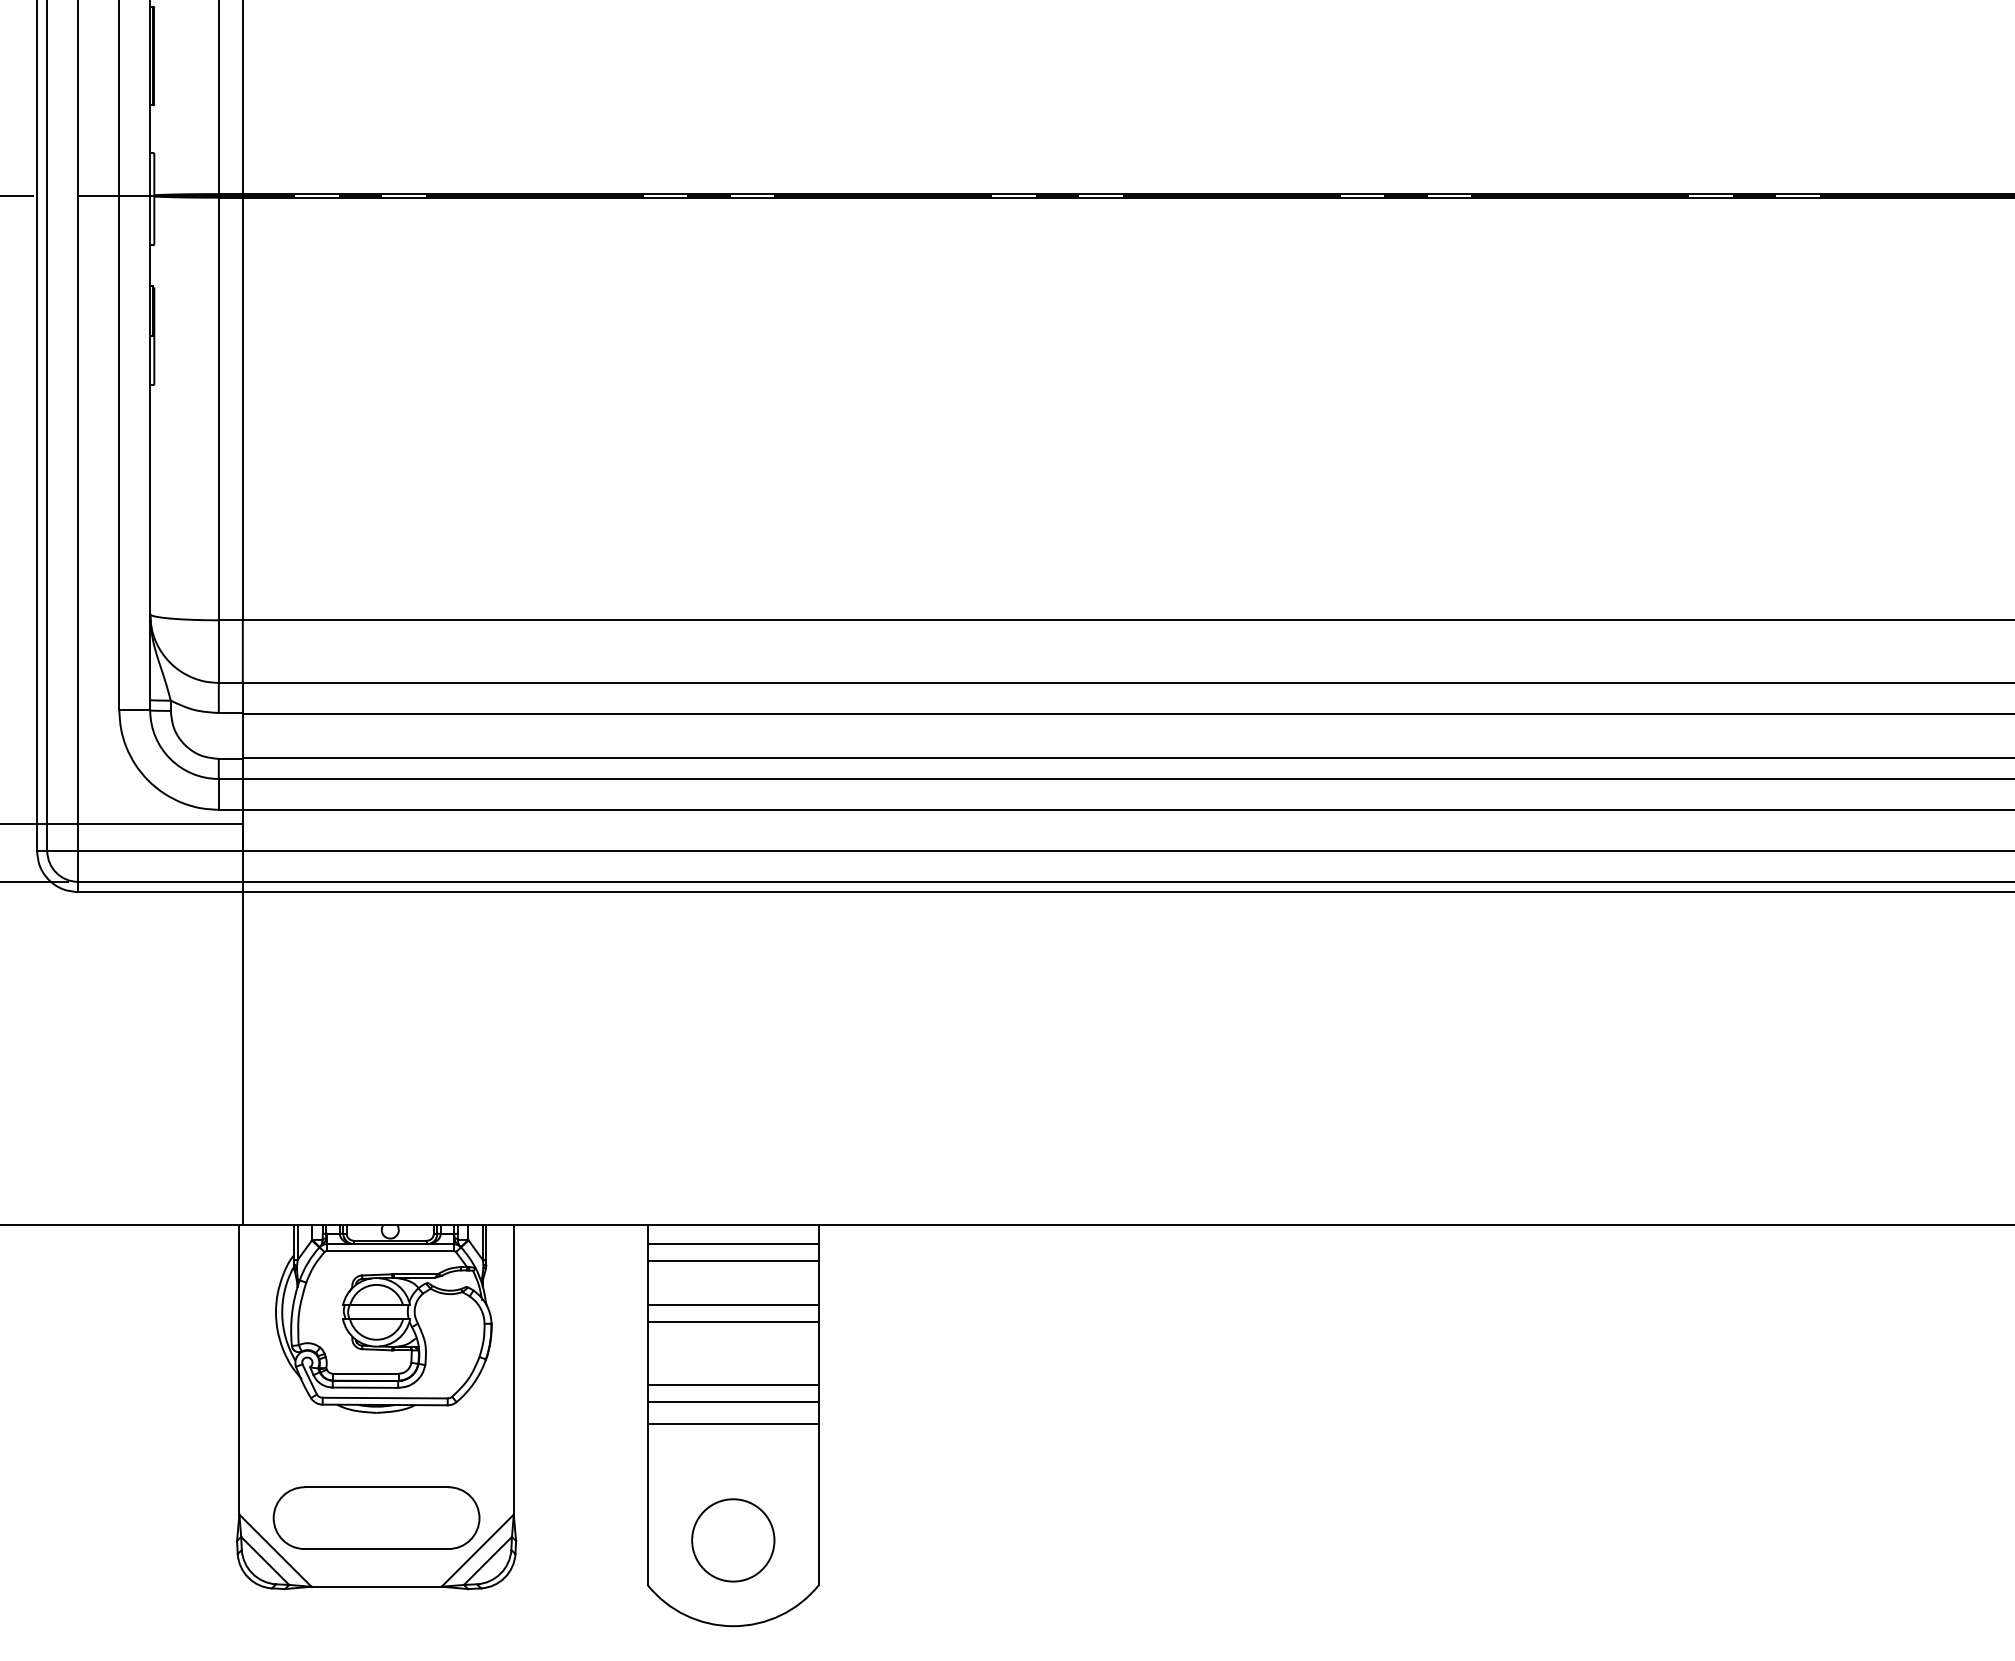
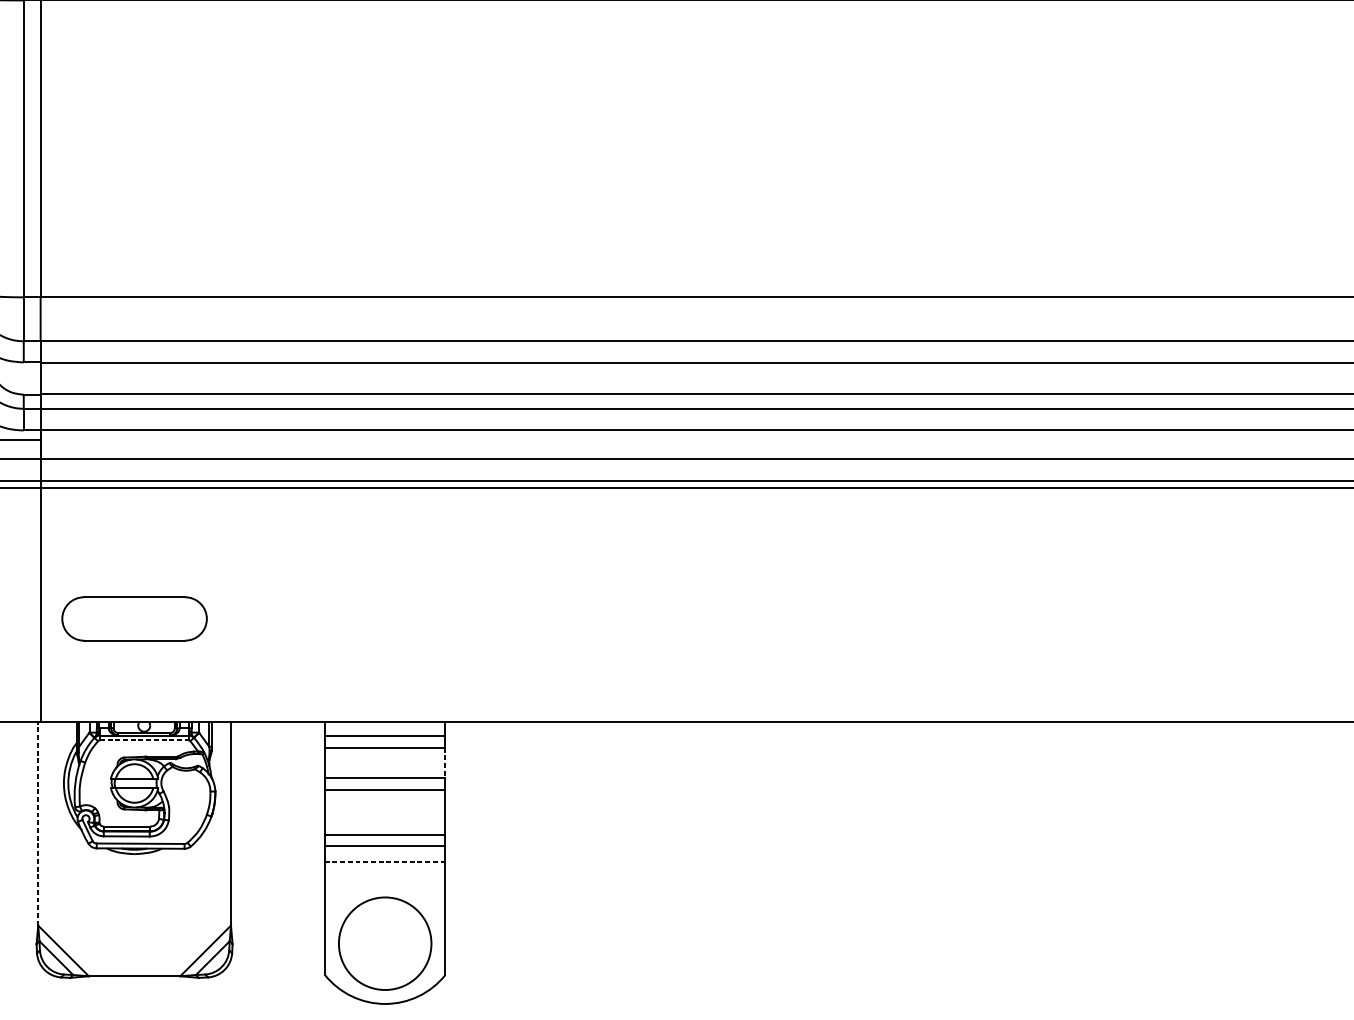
line: (390, 1250) -> (144, 740), solid -> dashed
line: (819, 1283) -> (445, 763), solid -> dashed
line: (239, 1369) -> (38, 823), solid -> dashed
line: (733, 1423) -> (385, 861), solid -> dashed
part: (376, 1517) -> (134, 618), moved
circle: (733, 1540) -> (385, 943), size x1.6

